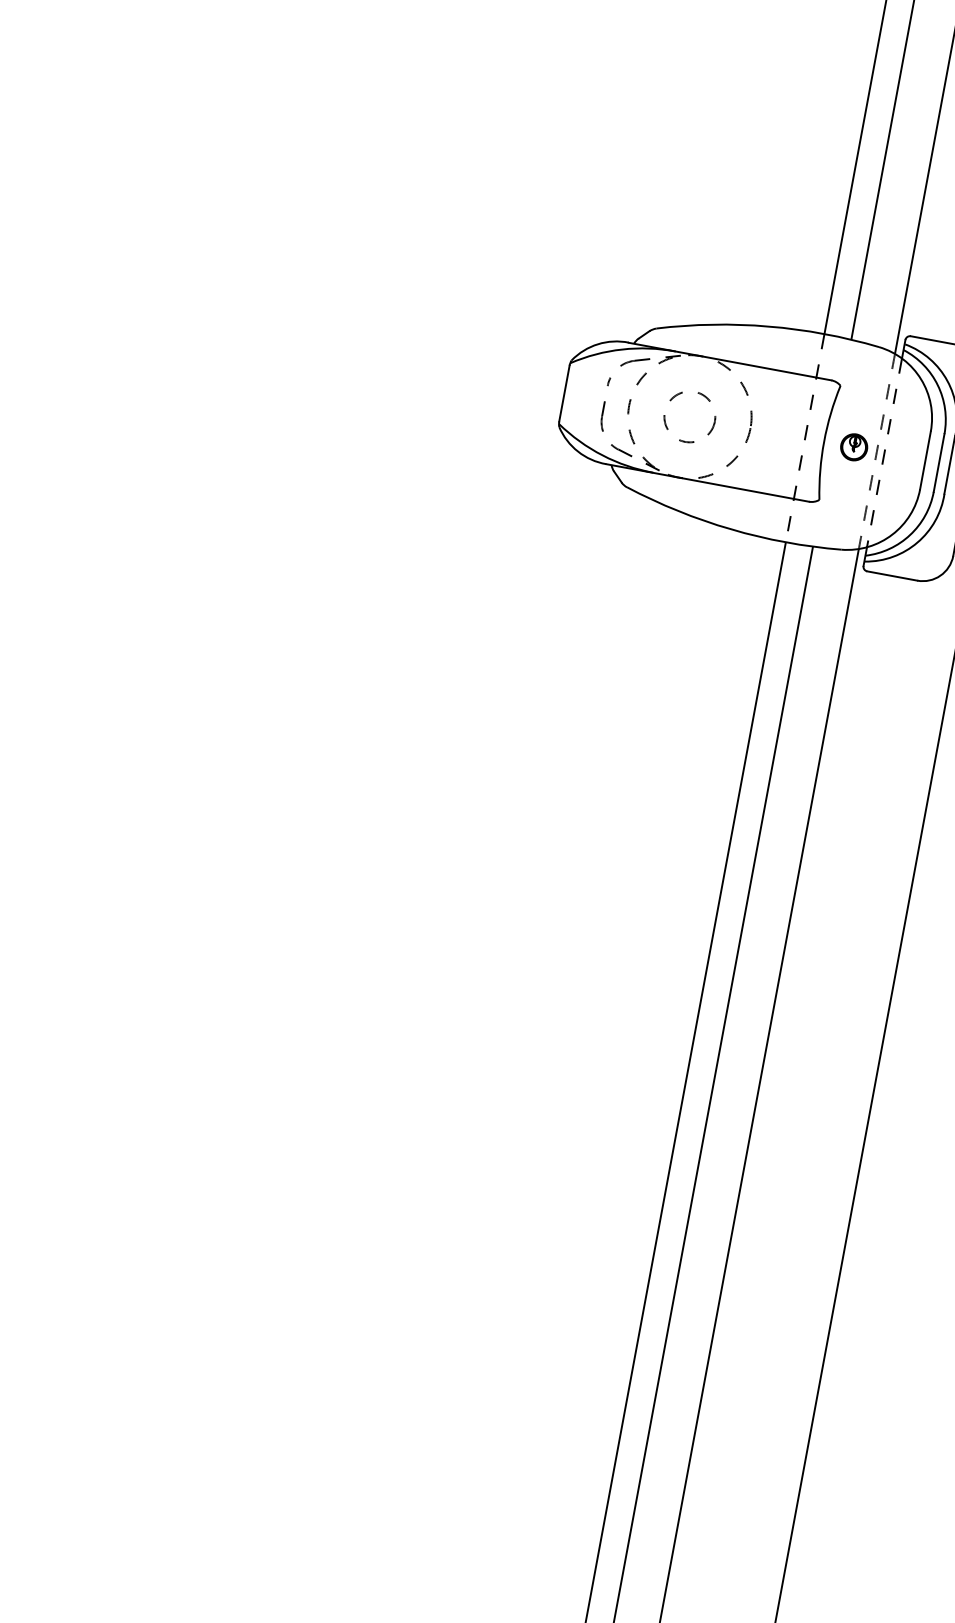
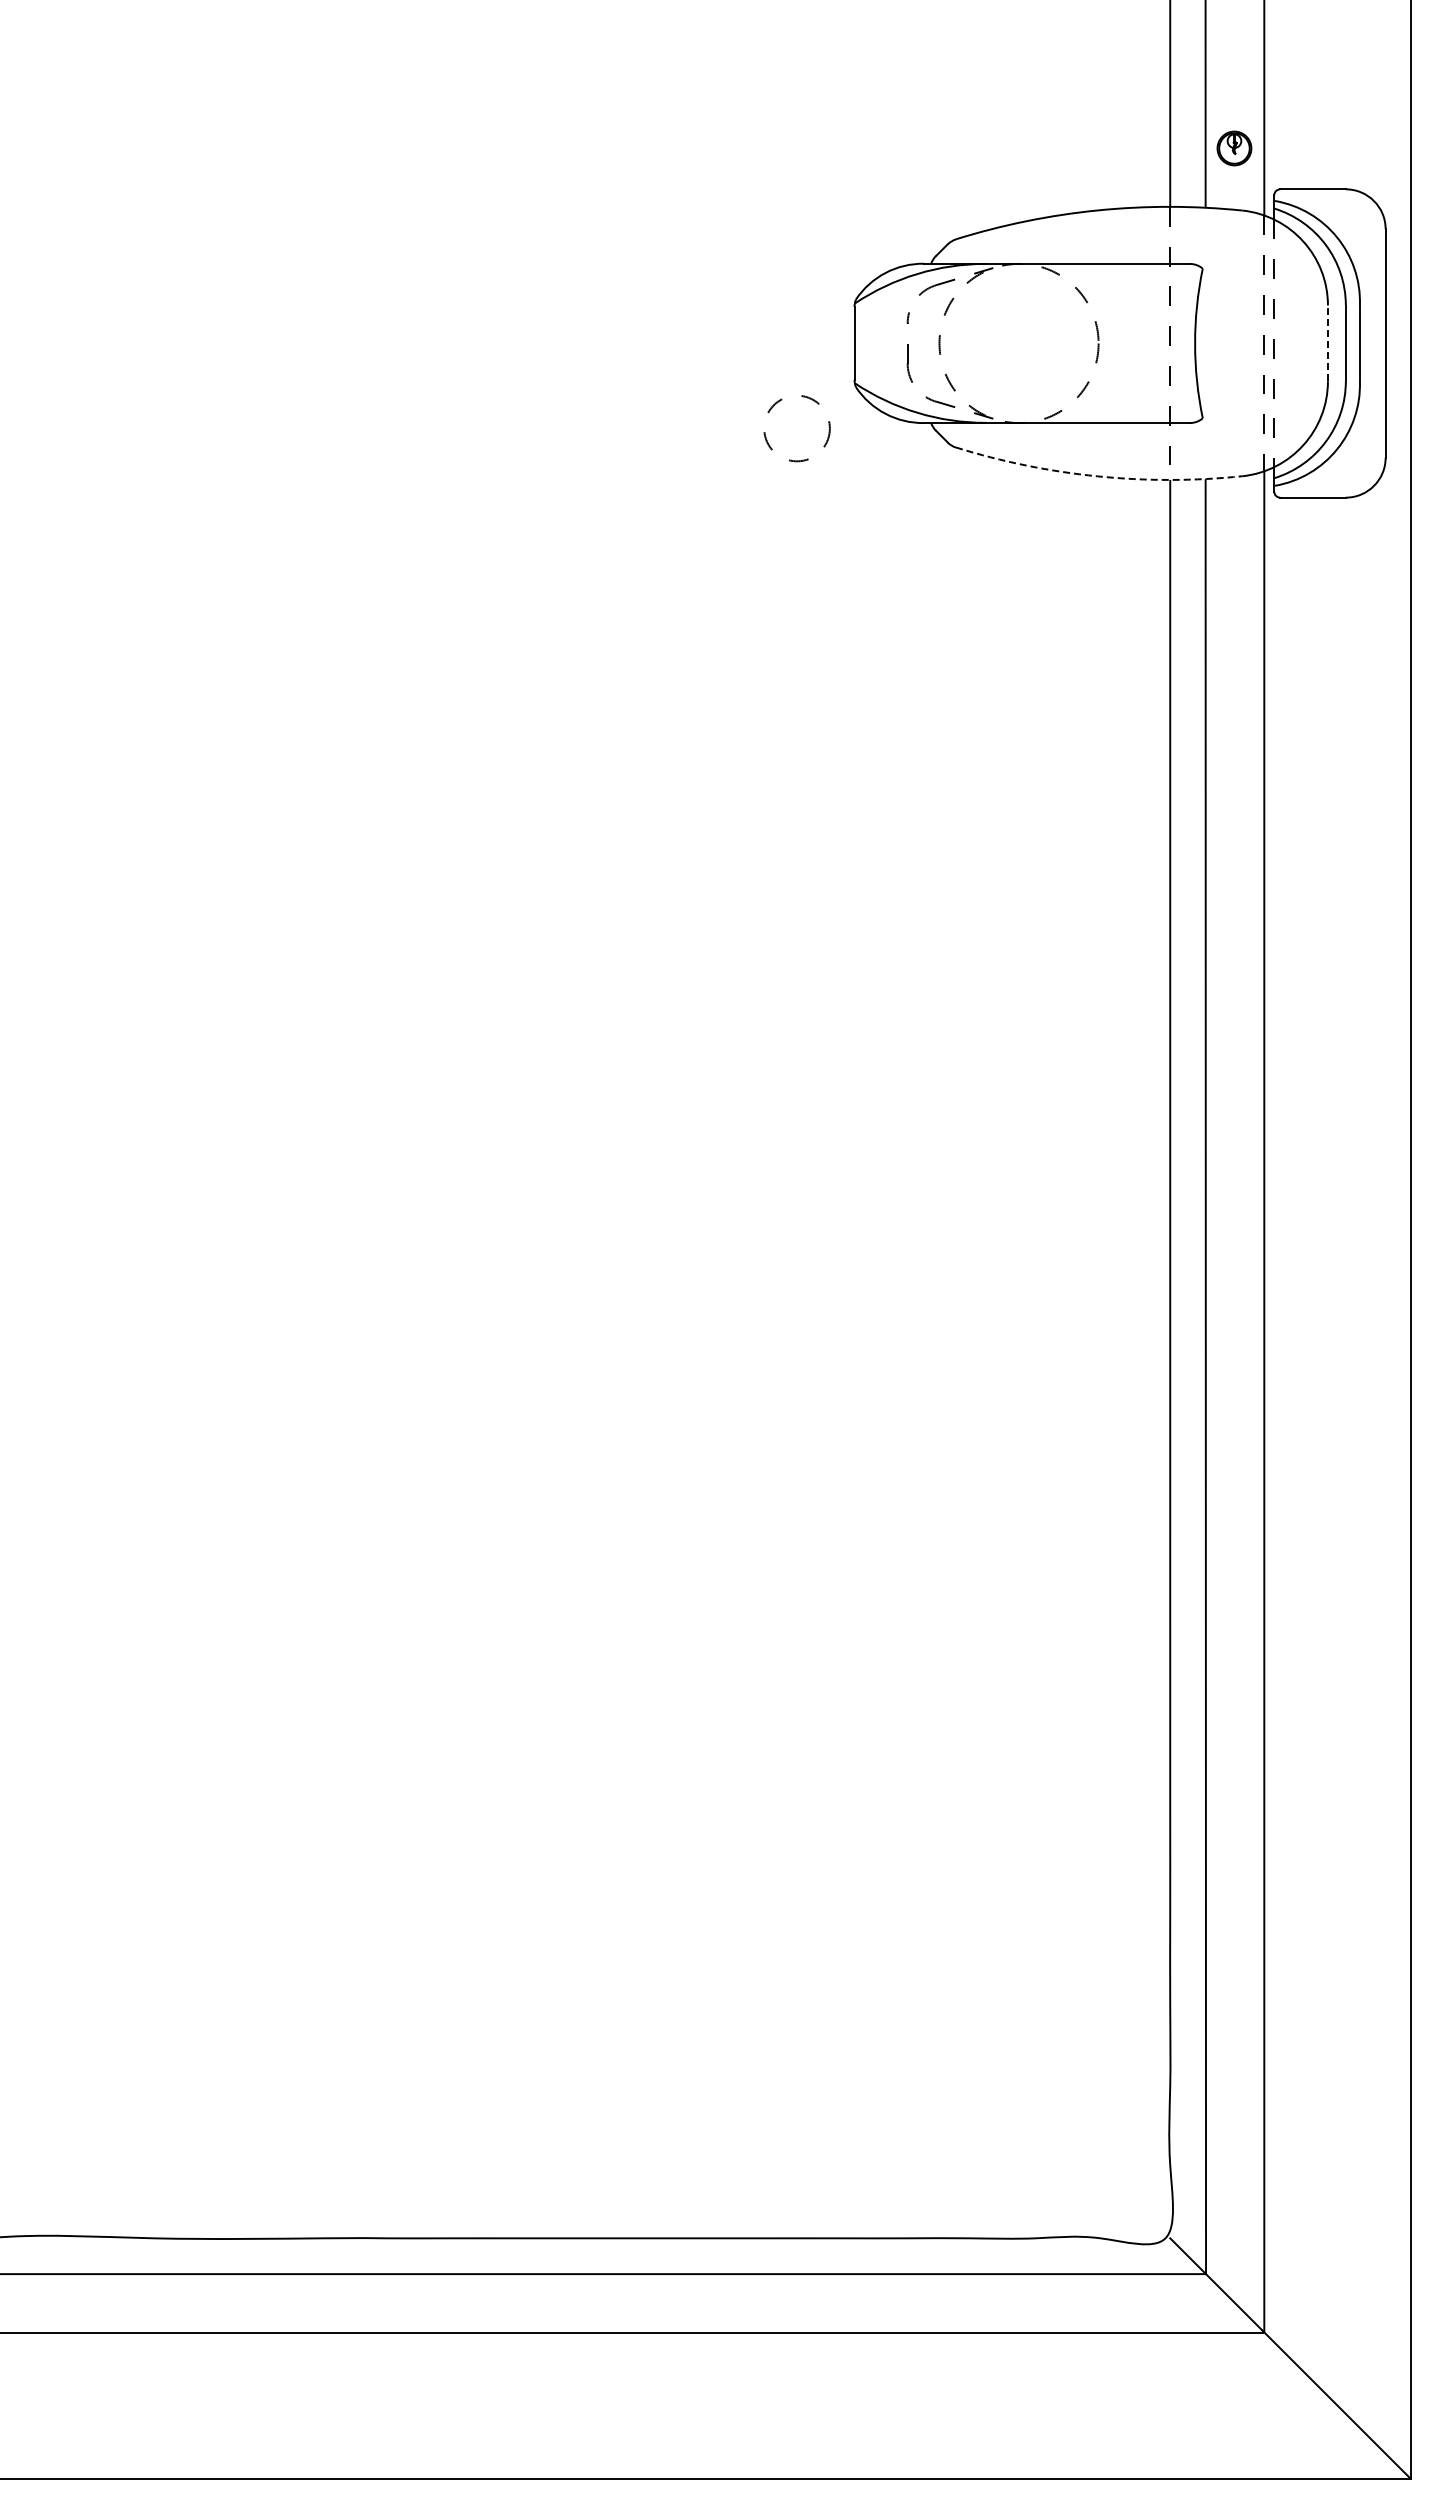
circle: (689, 416) -> (796, 428), moved
part: (854, 447) -> (1234, 148), moved
line: (925, 460) -> (1327, 343), solid -> dashed
arc: (730, 529) -> (1097, 476), solid -> dashed

